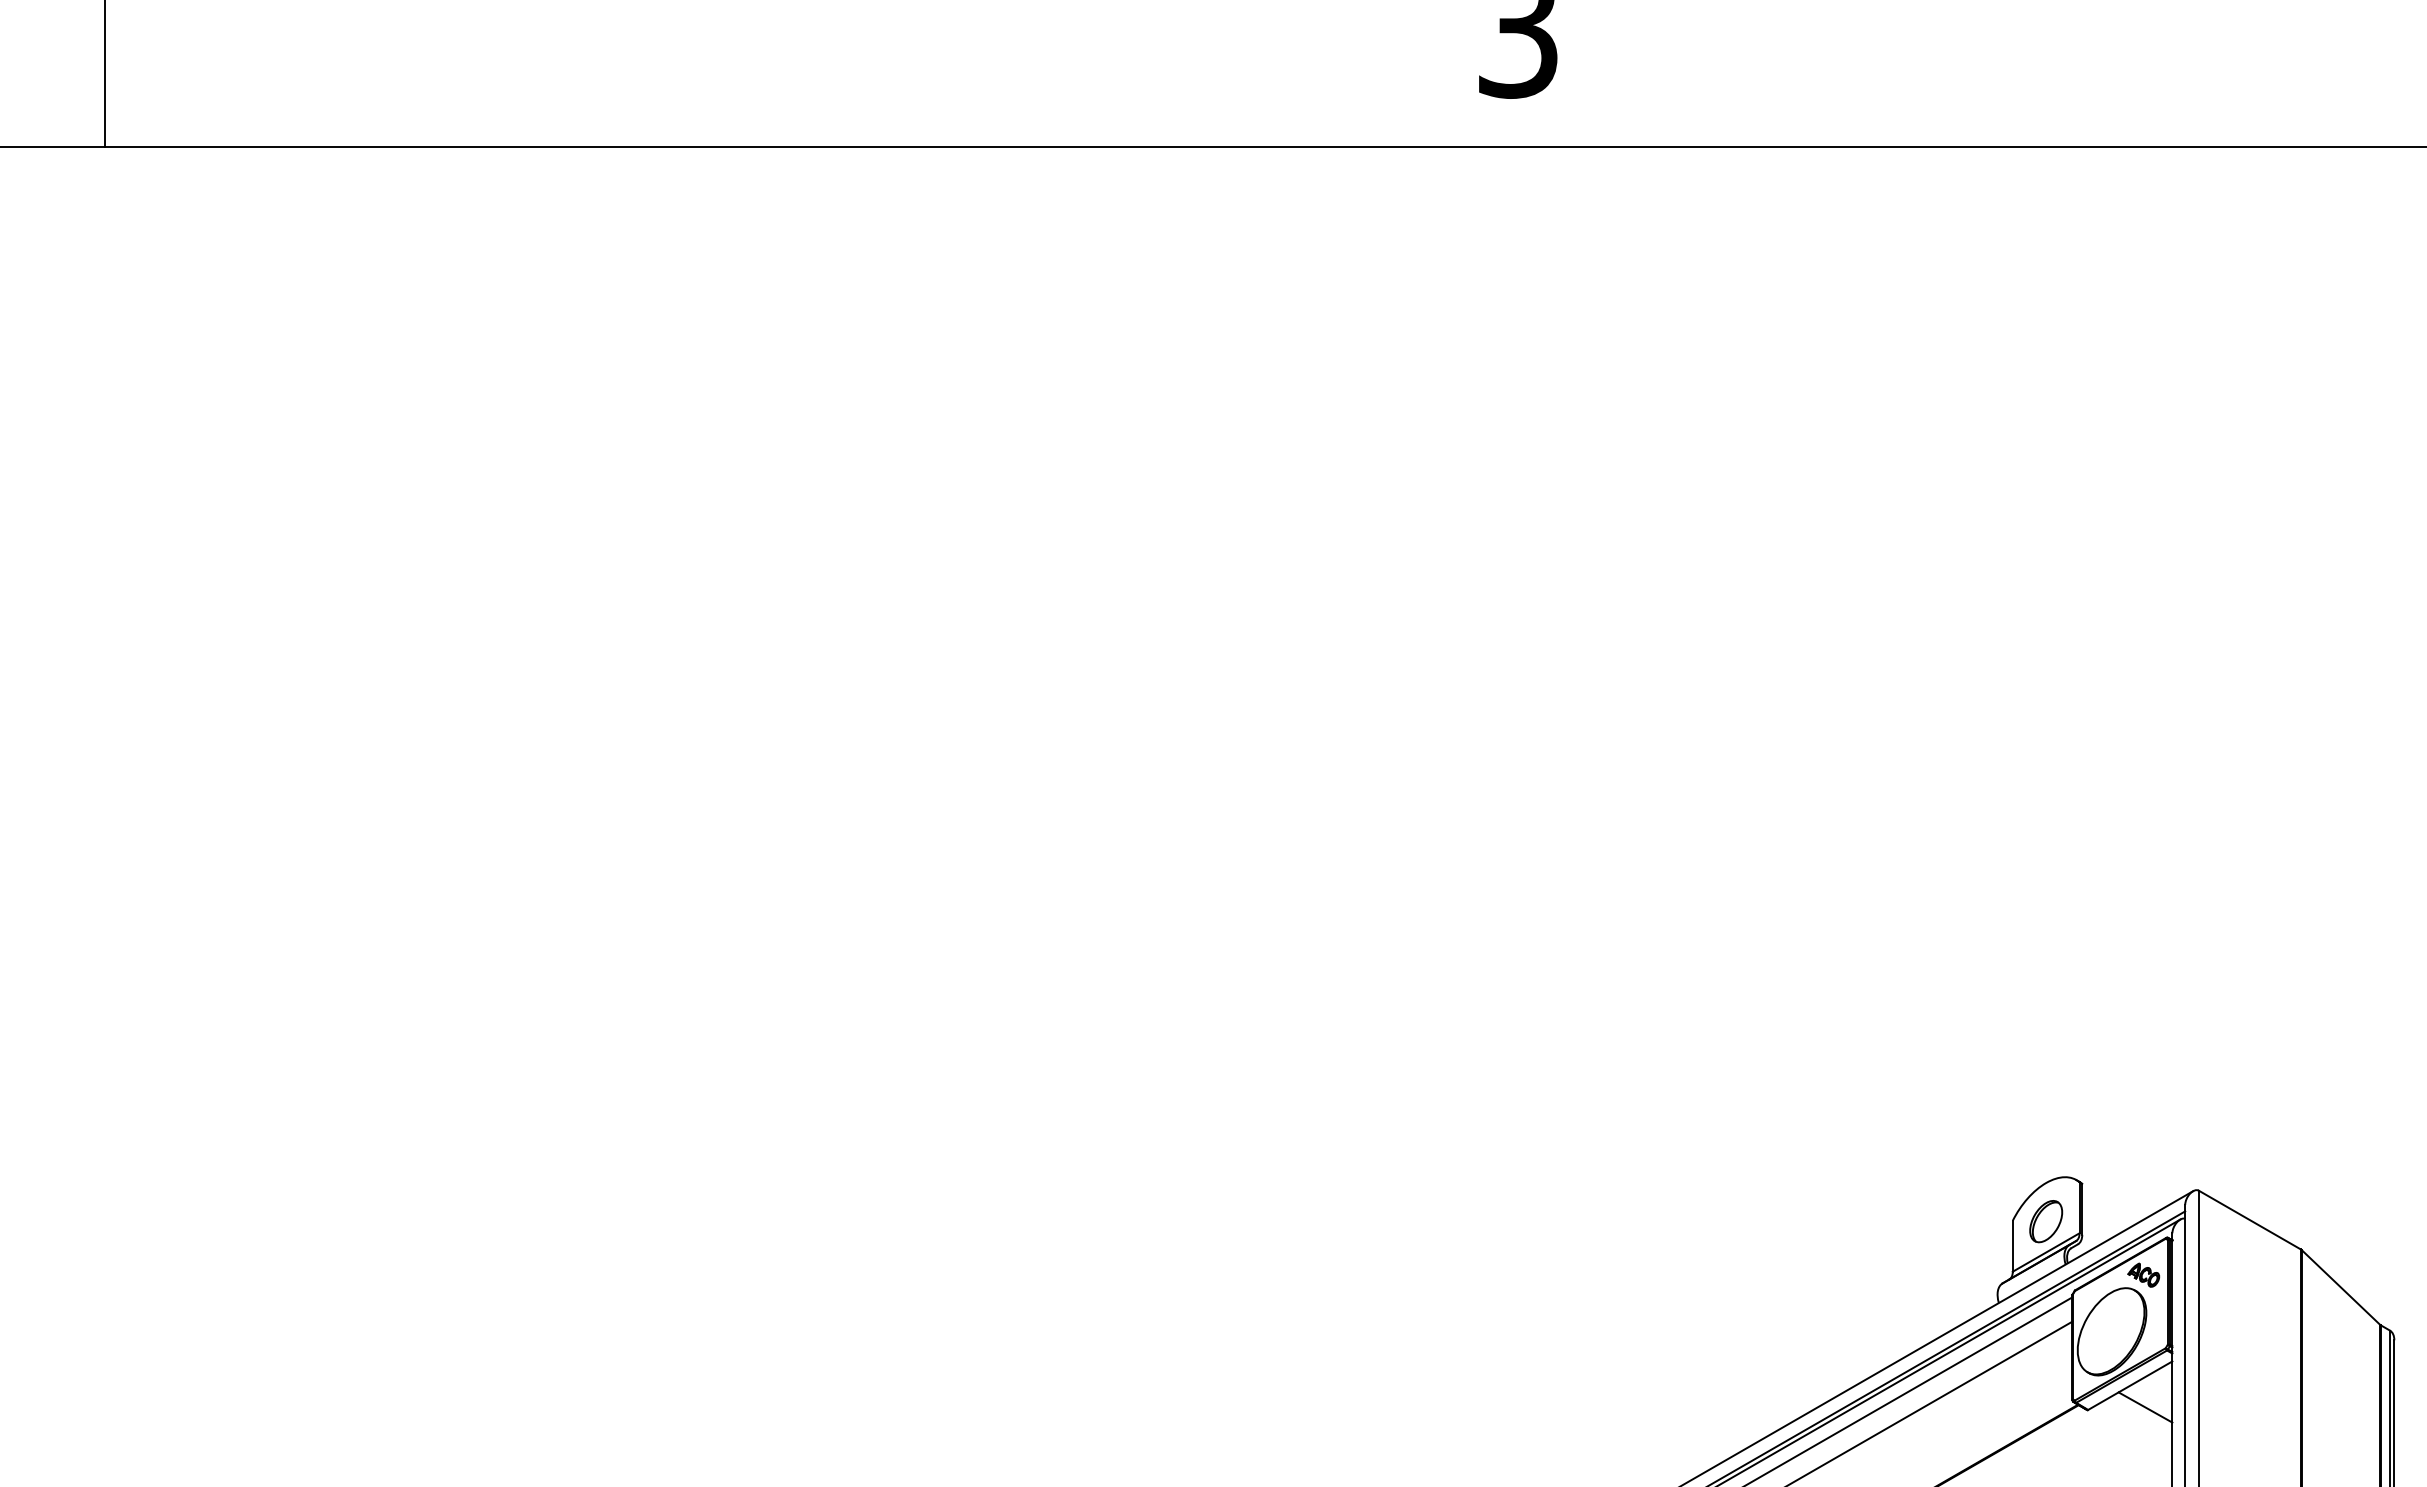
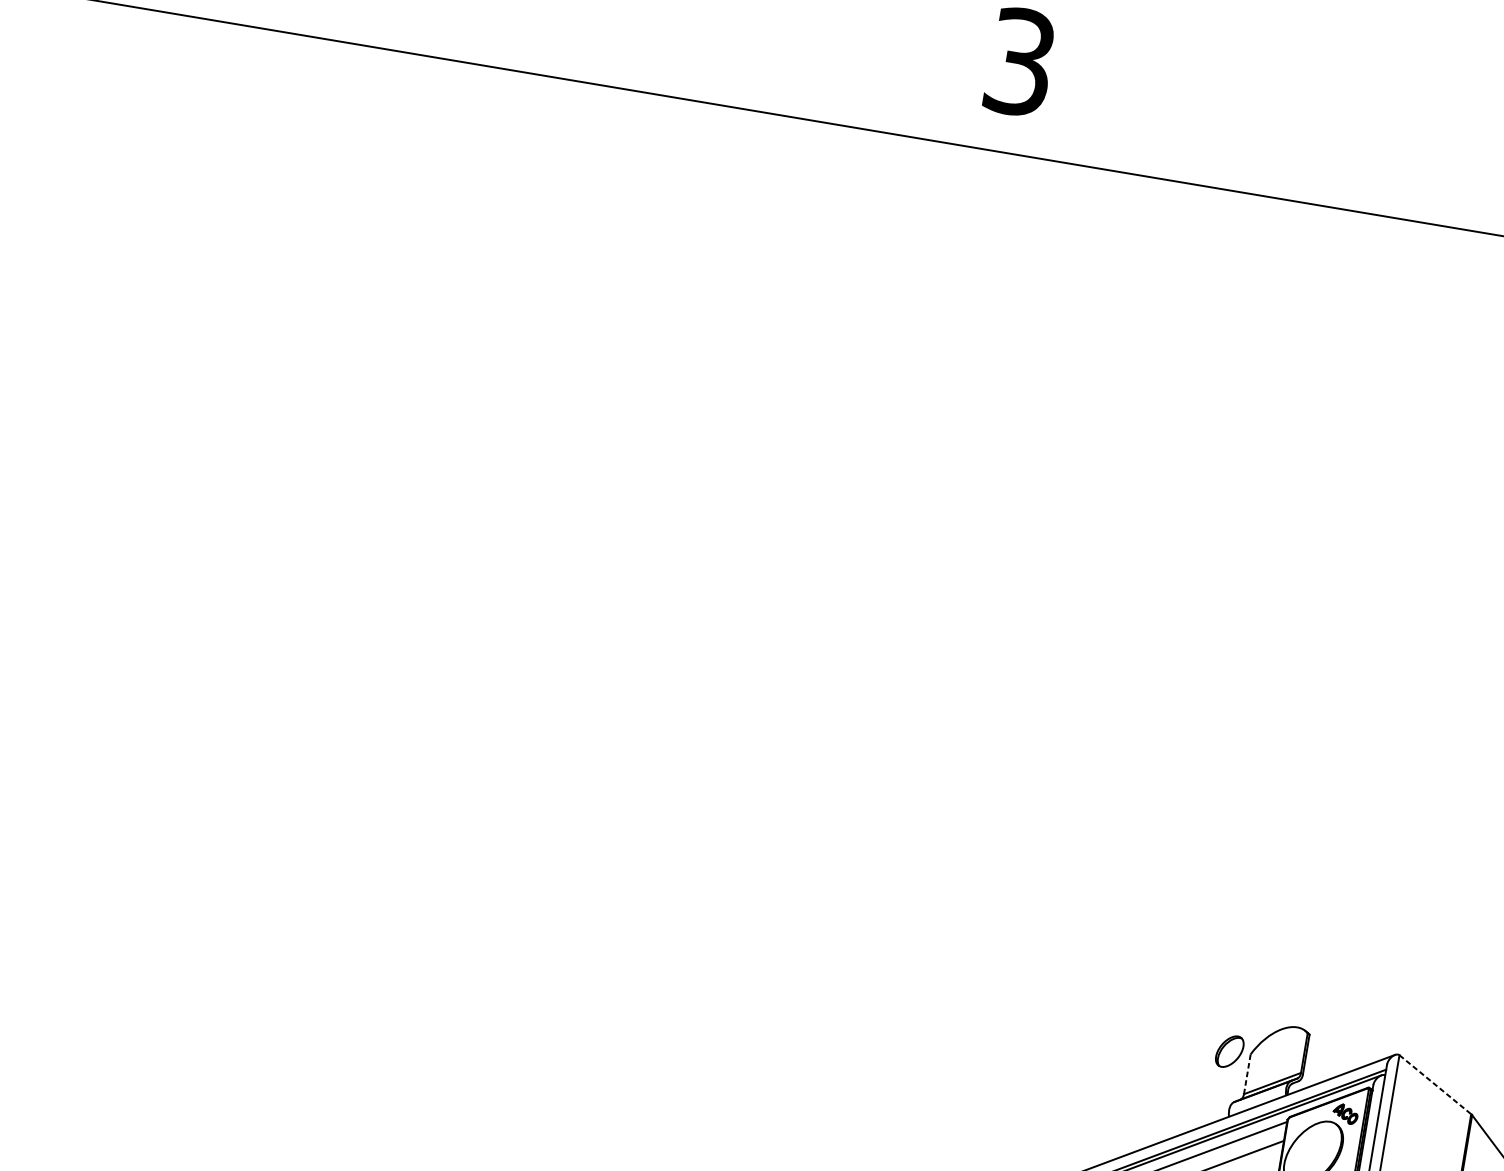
line: (2249, 1219) -> (1435, 1084), solid -> dashed
part: (2046, 1221) -> (1230, 1051), moved
line: (2012, 1246) -> (1247, 1074), solid -> dashed

